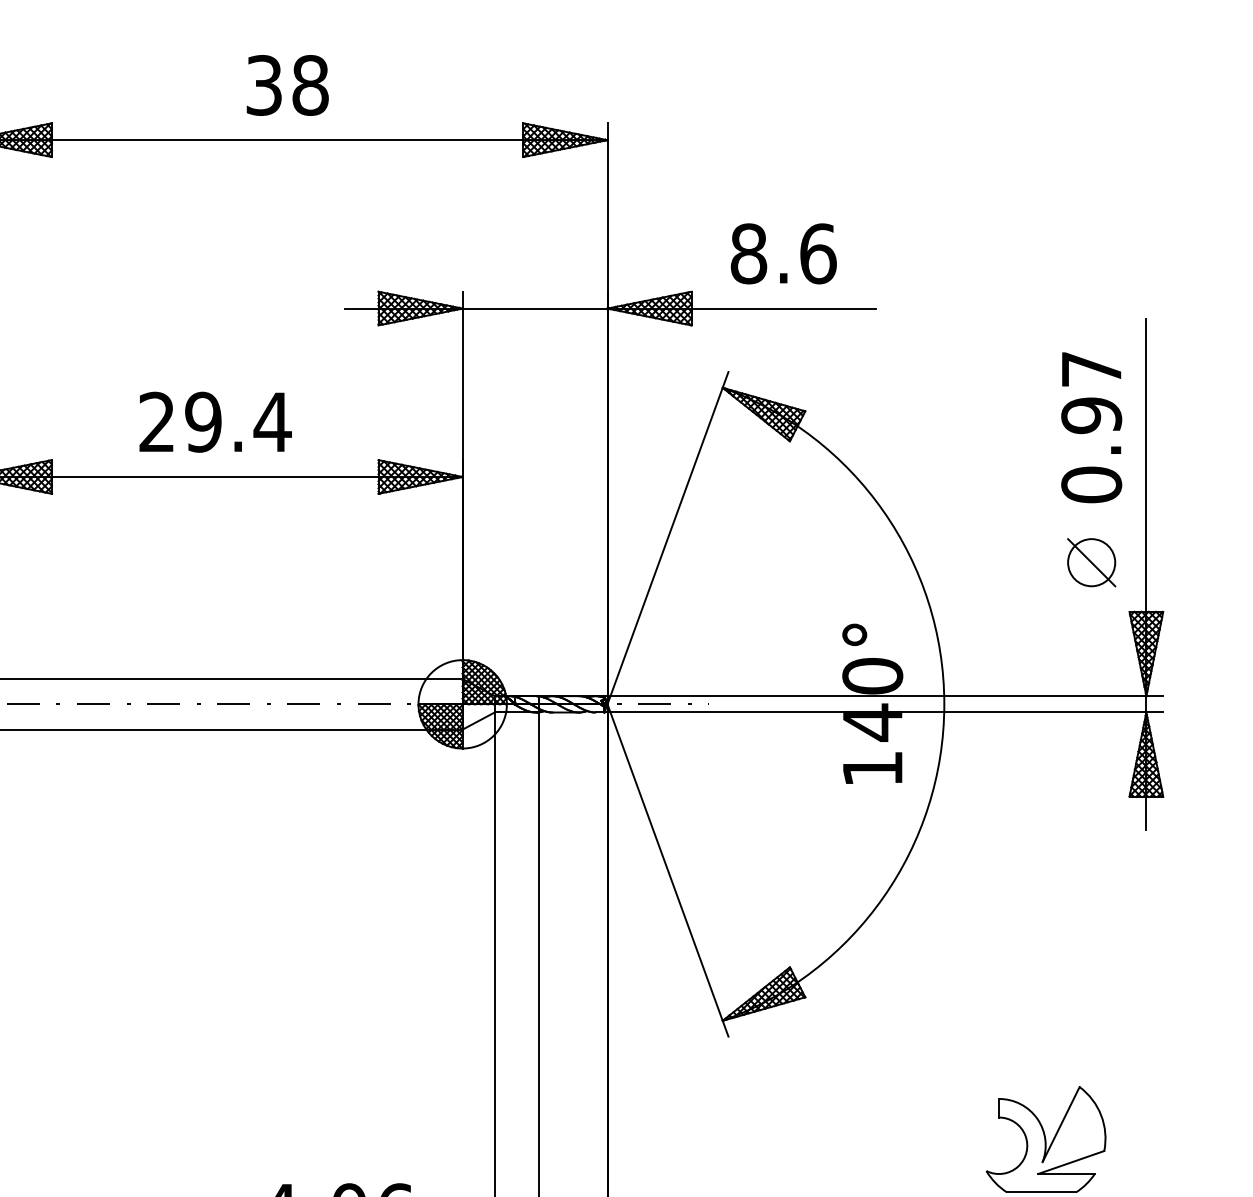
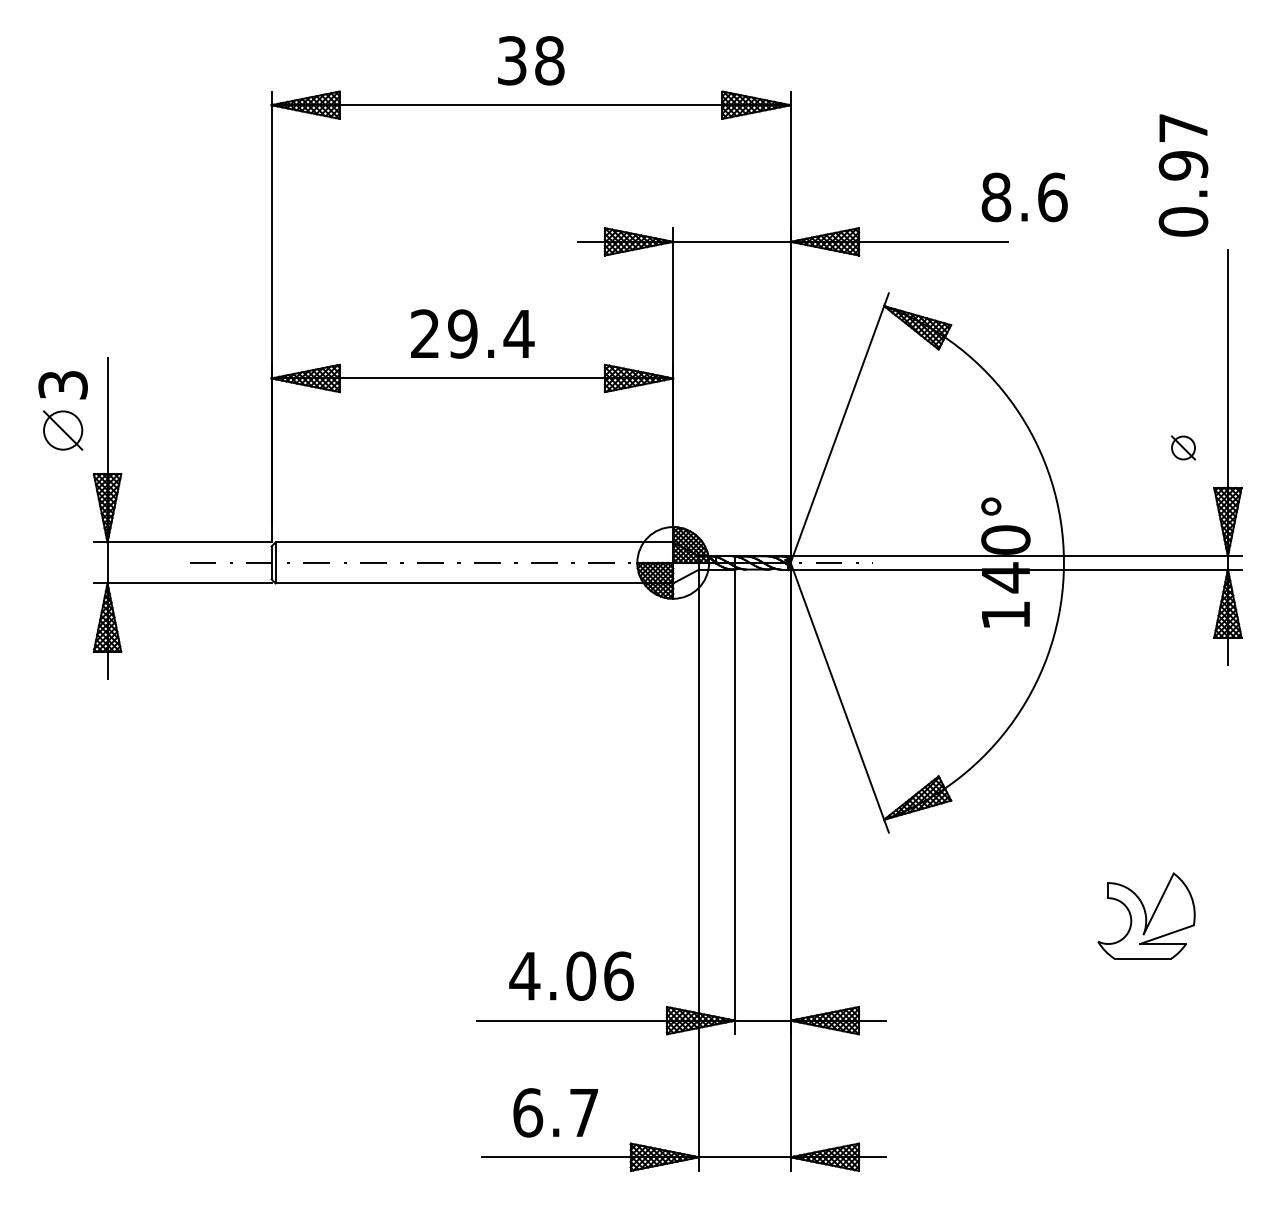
text: (783, 253) -> (1024, 197), moved
text: (1091, 427) -> (1183, 175), moved
part: (1091, 562) -> (1183, 447), size x0.6

